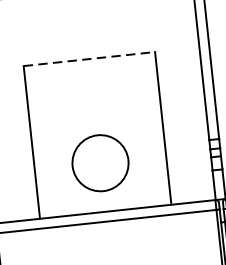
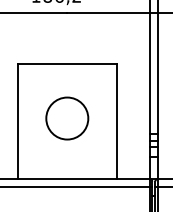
line: (89, 59) -> (67, 64), dashed -> solid
circle: (100, 163) -> (67, 118), moved

